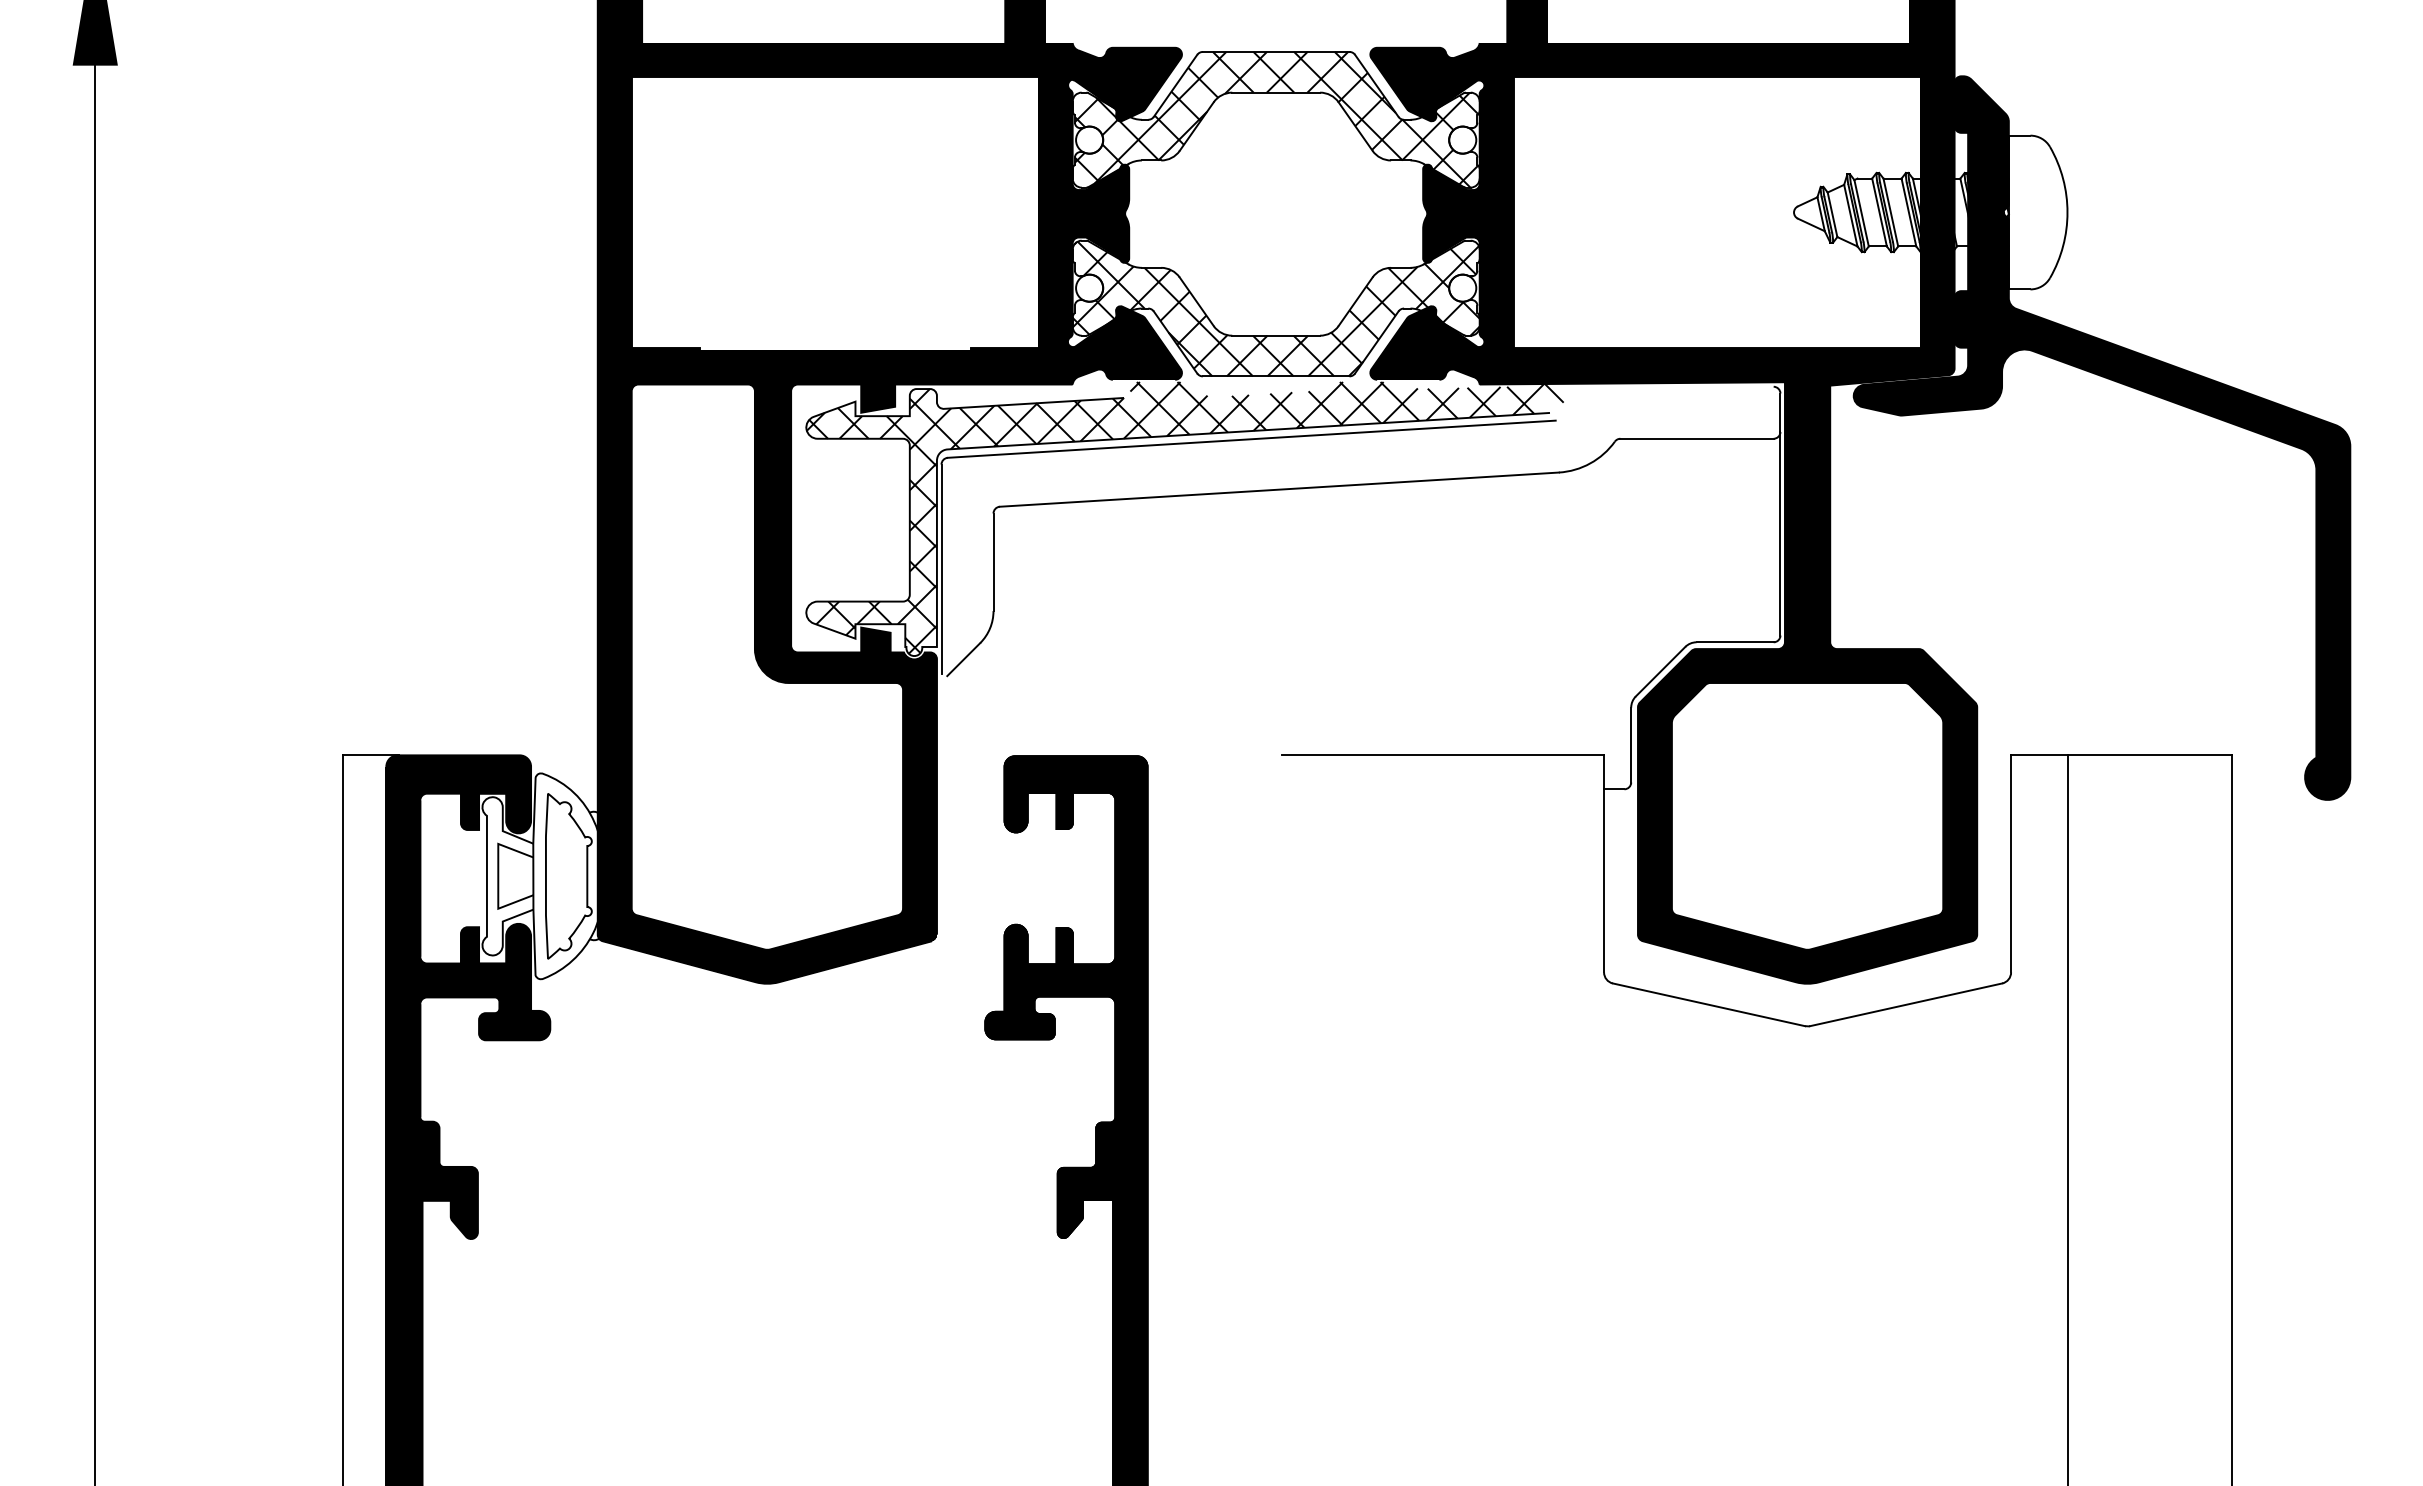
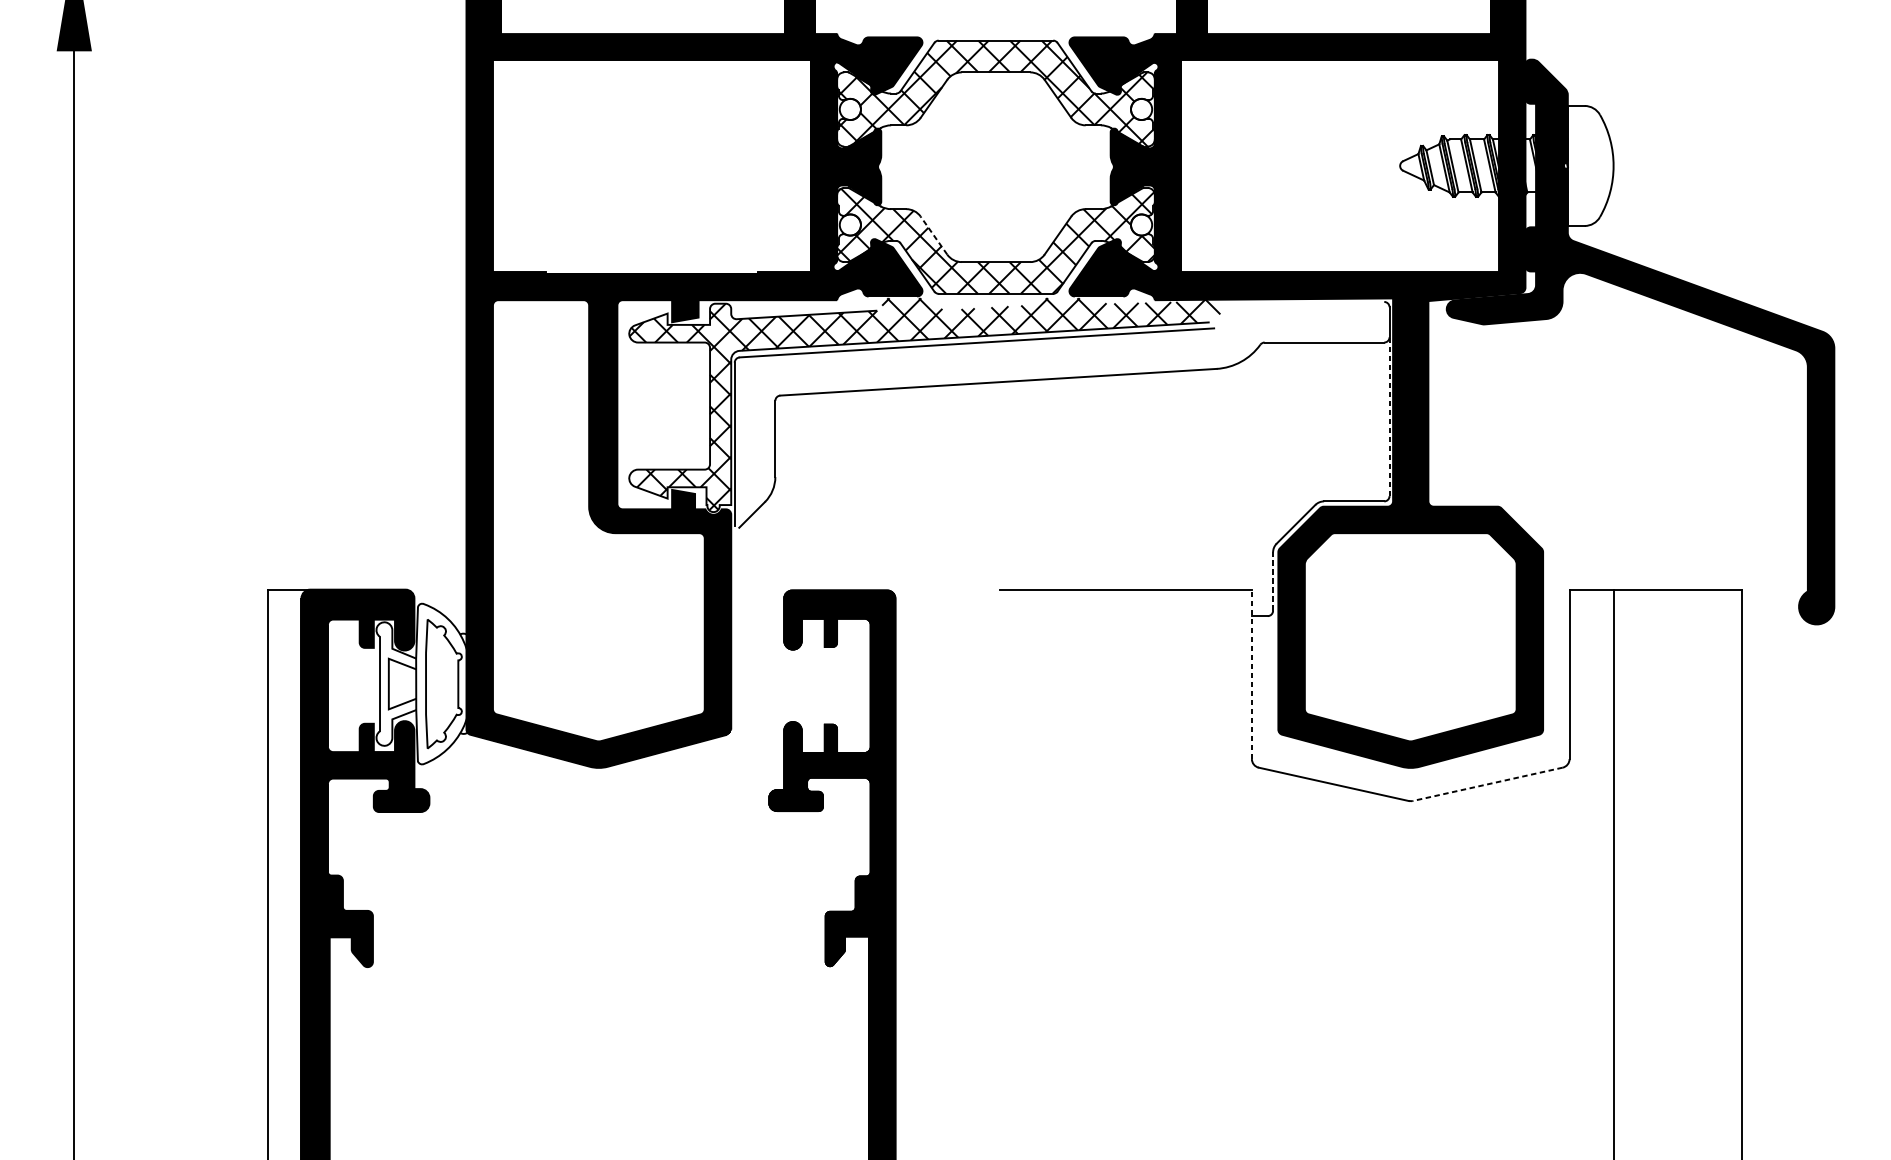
line: (1196, 301) -> (933, 235), solid -> dashed
line: (1780, 533) -> (1389, 416), solid -> dashed
line: (1631, 744) -> (1273, 581), solid -> dashed
line: (1604, 863) -> (1252, 674), solid -> dashed
line: (1905, 1004) -> (1487, 784), solid -> dashed

